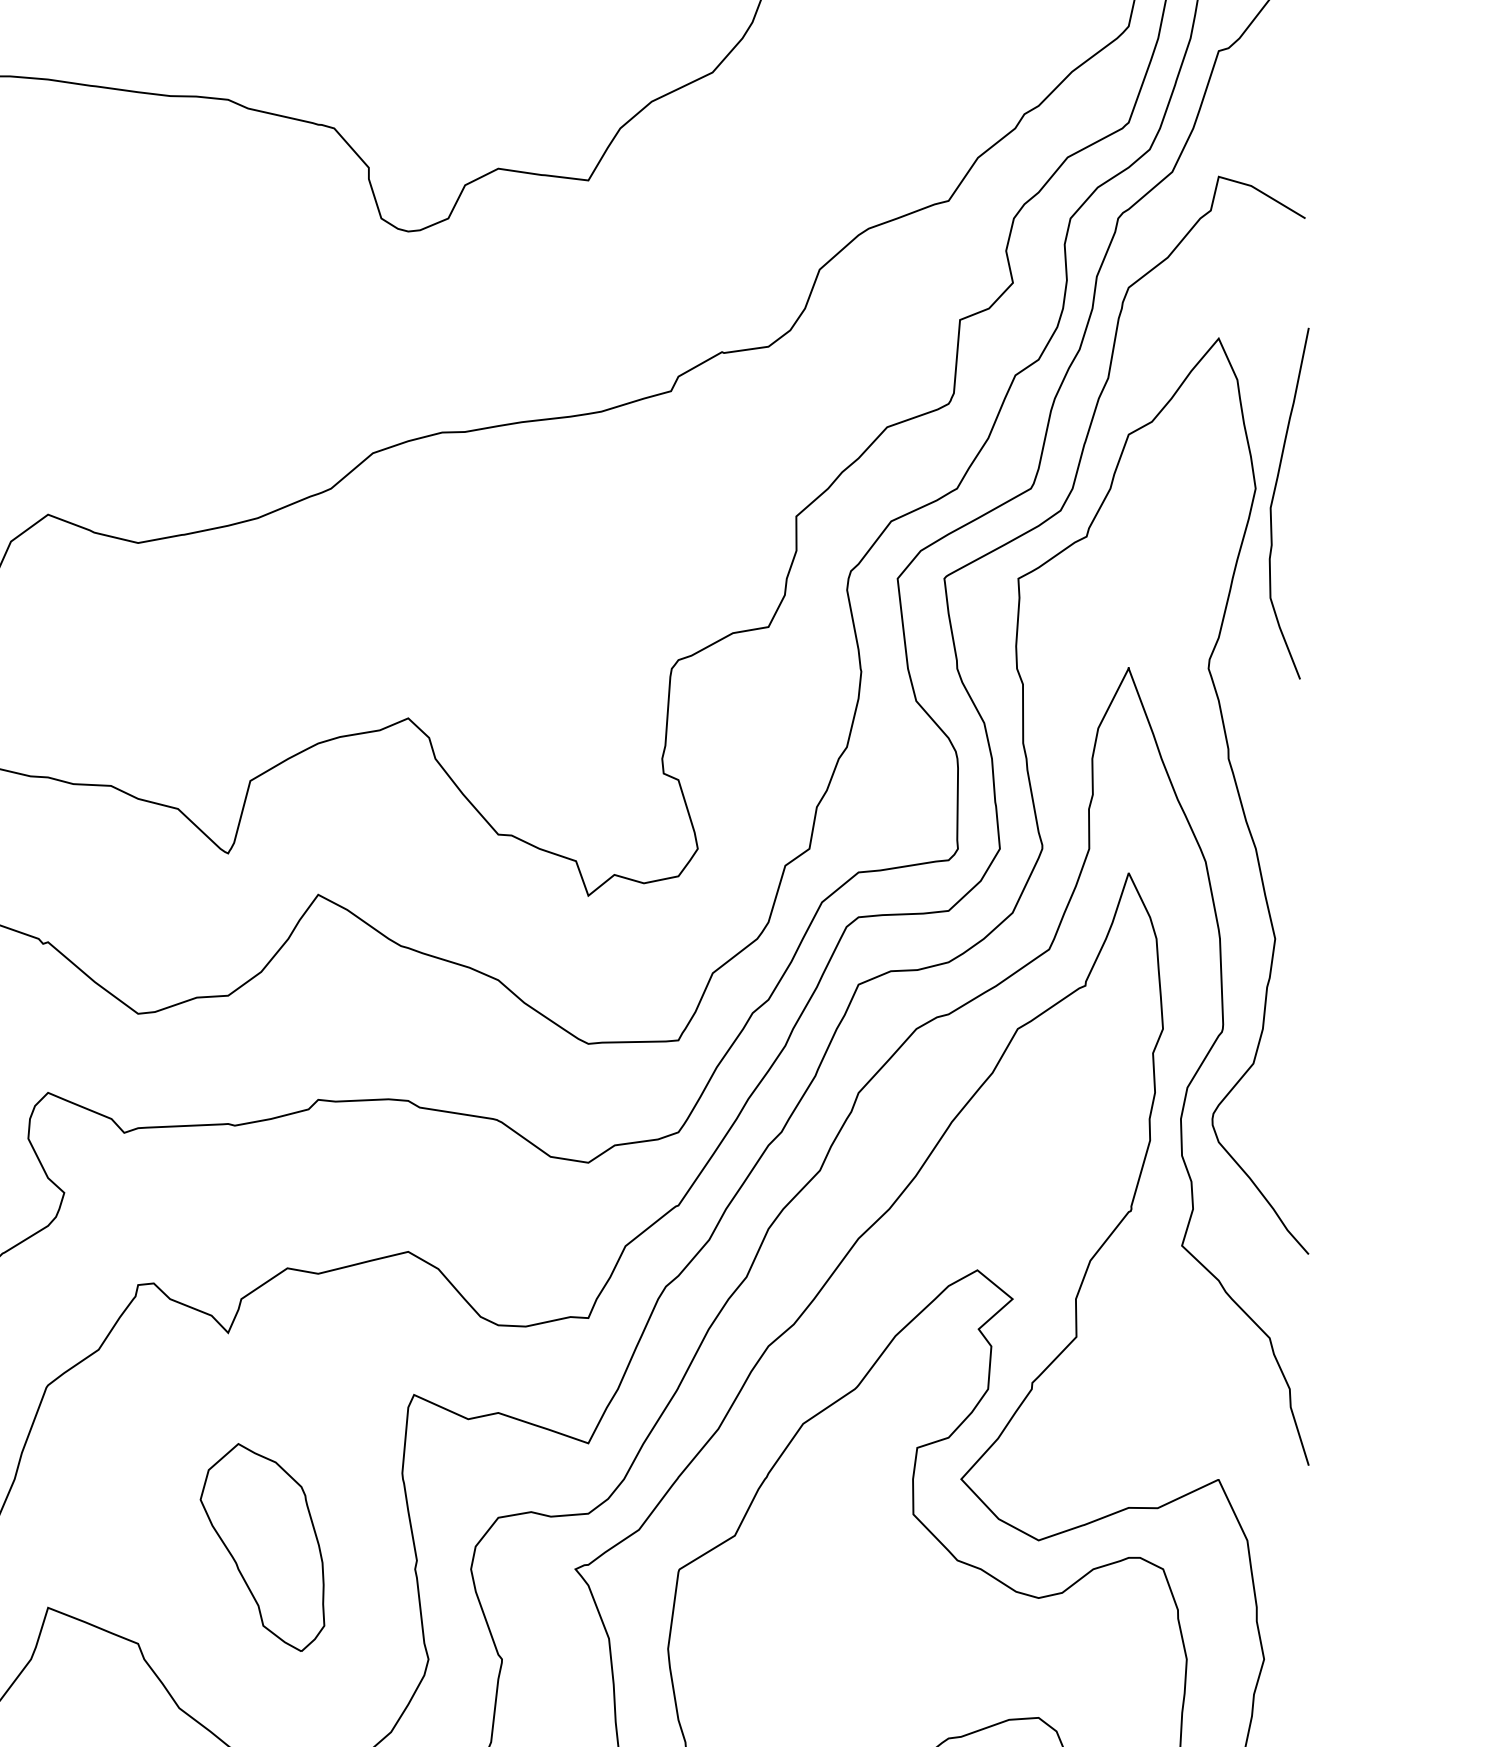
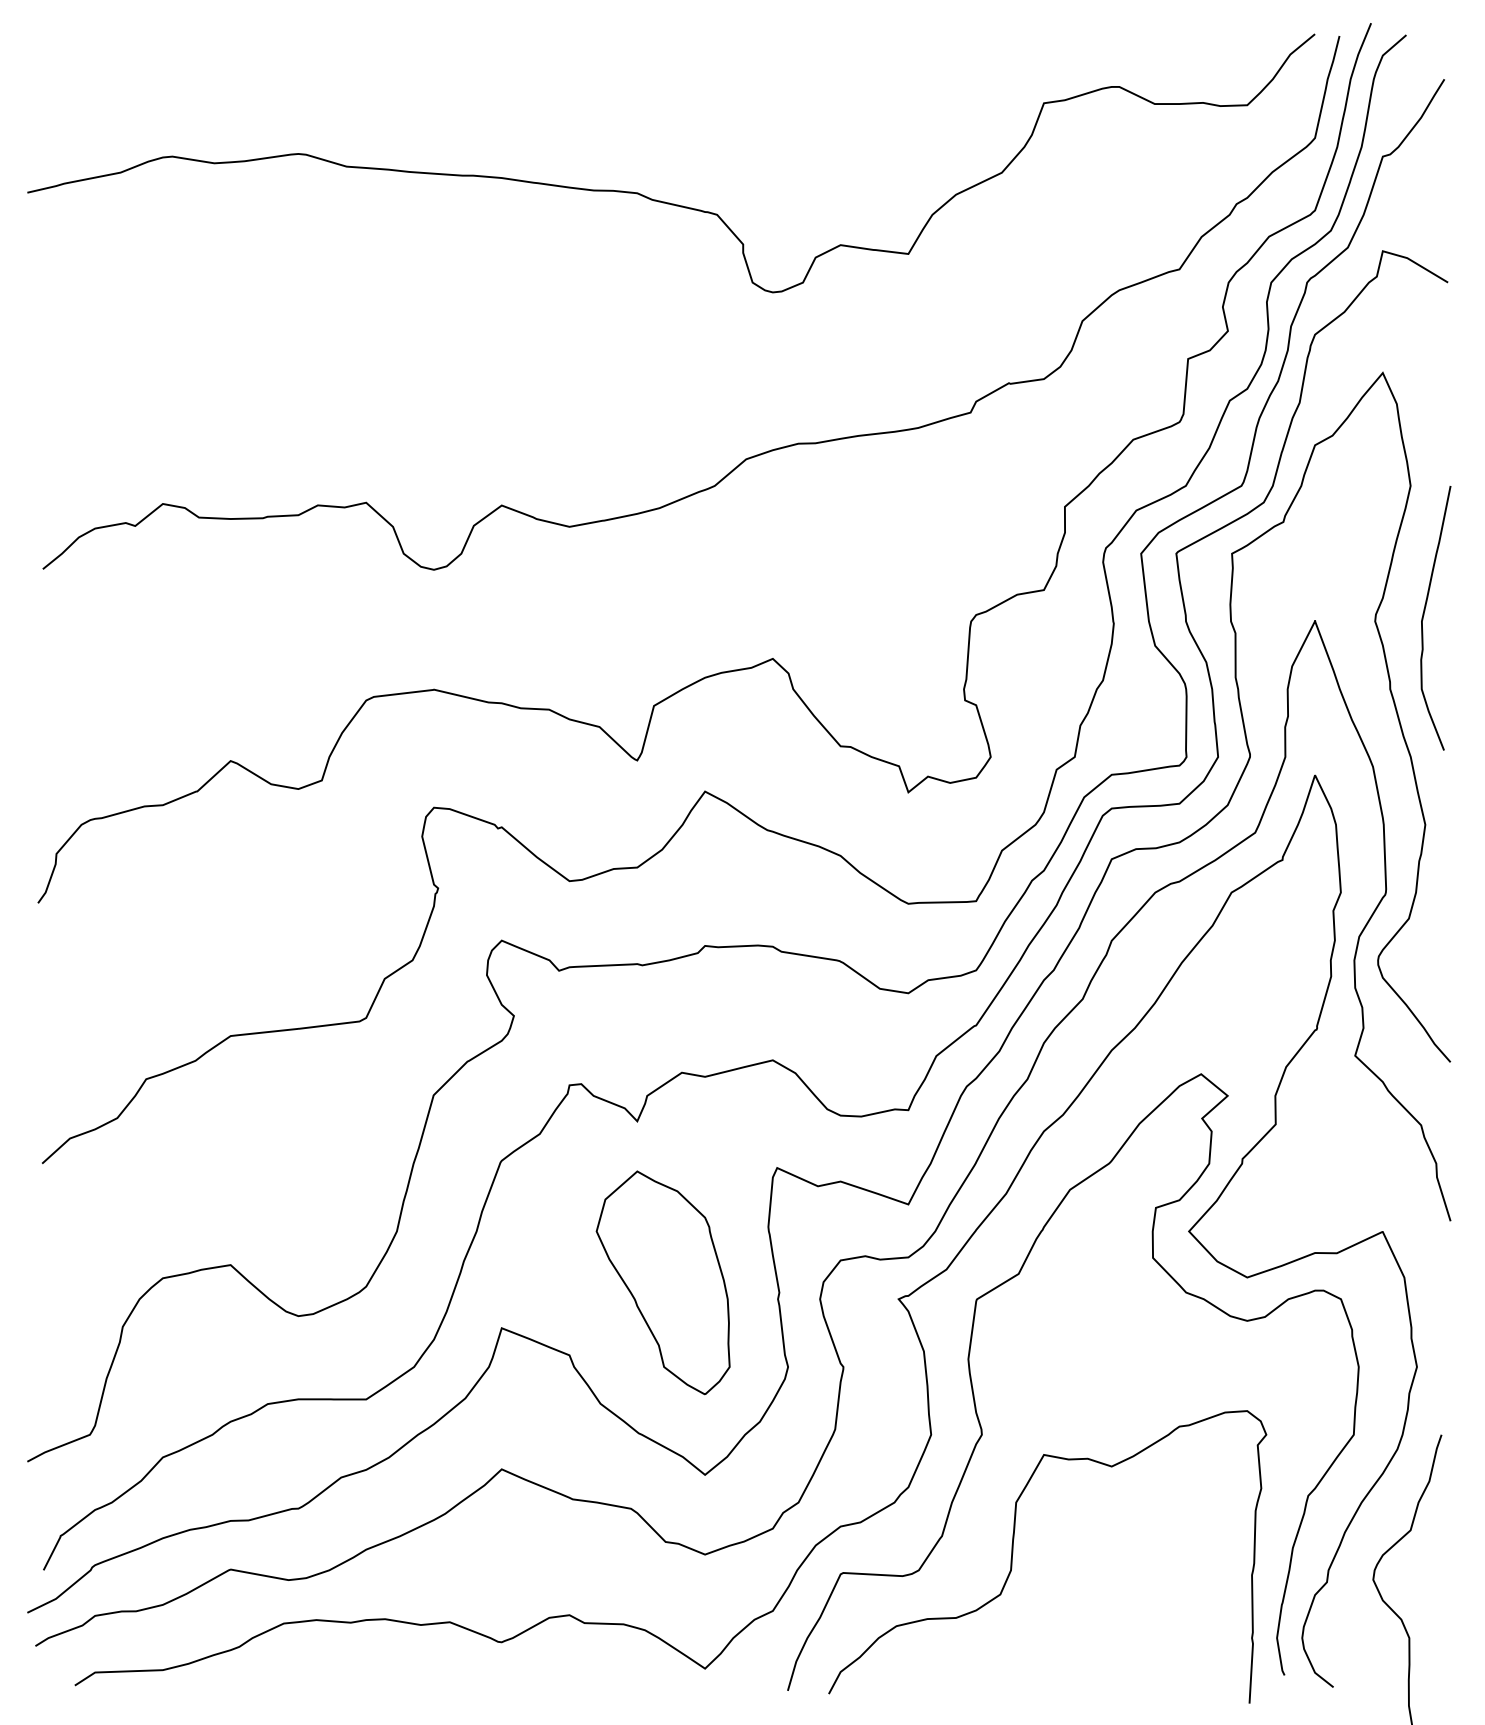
curve: (1274, 500) -> (1424, 615), moved
part: (261, 1547) -> (662, 1282), size x1.43

